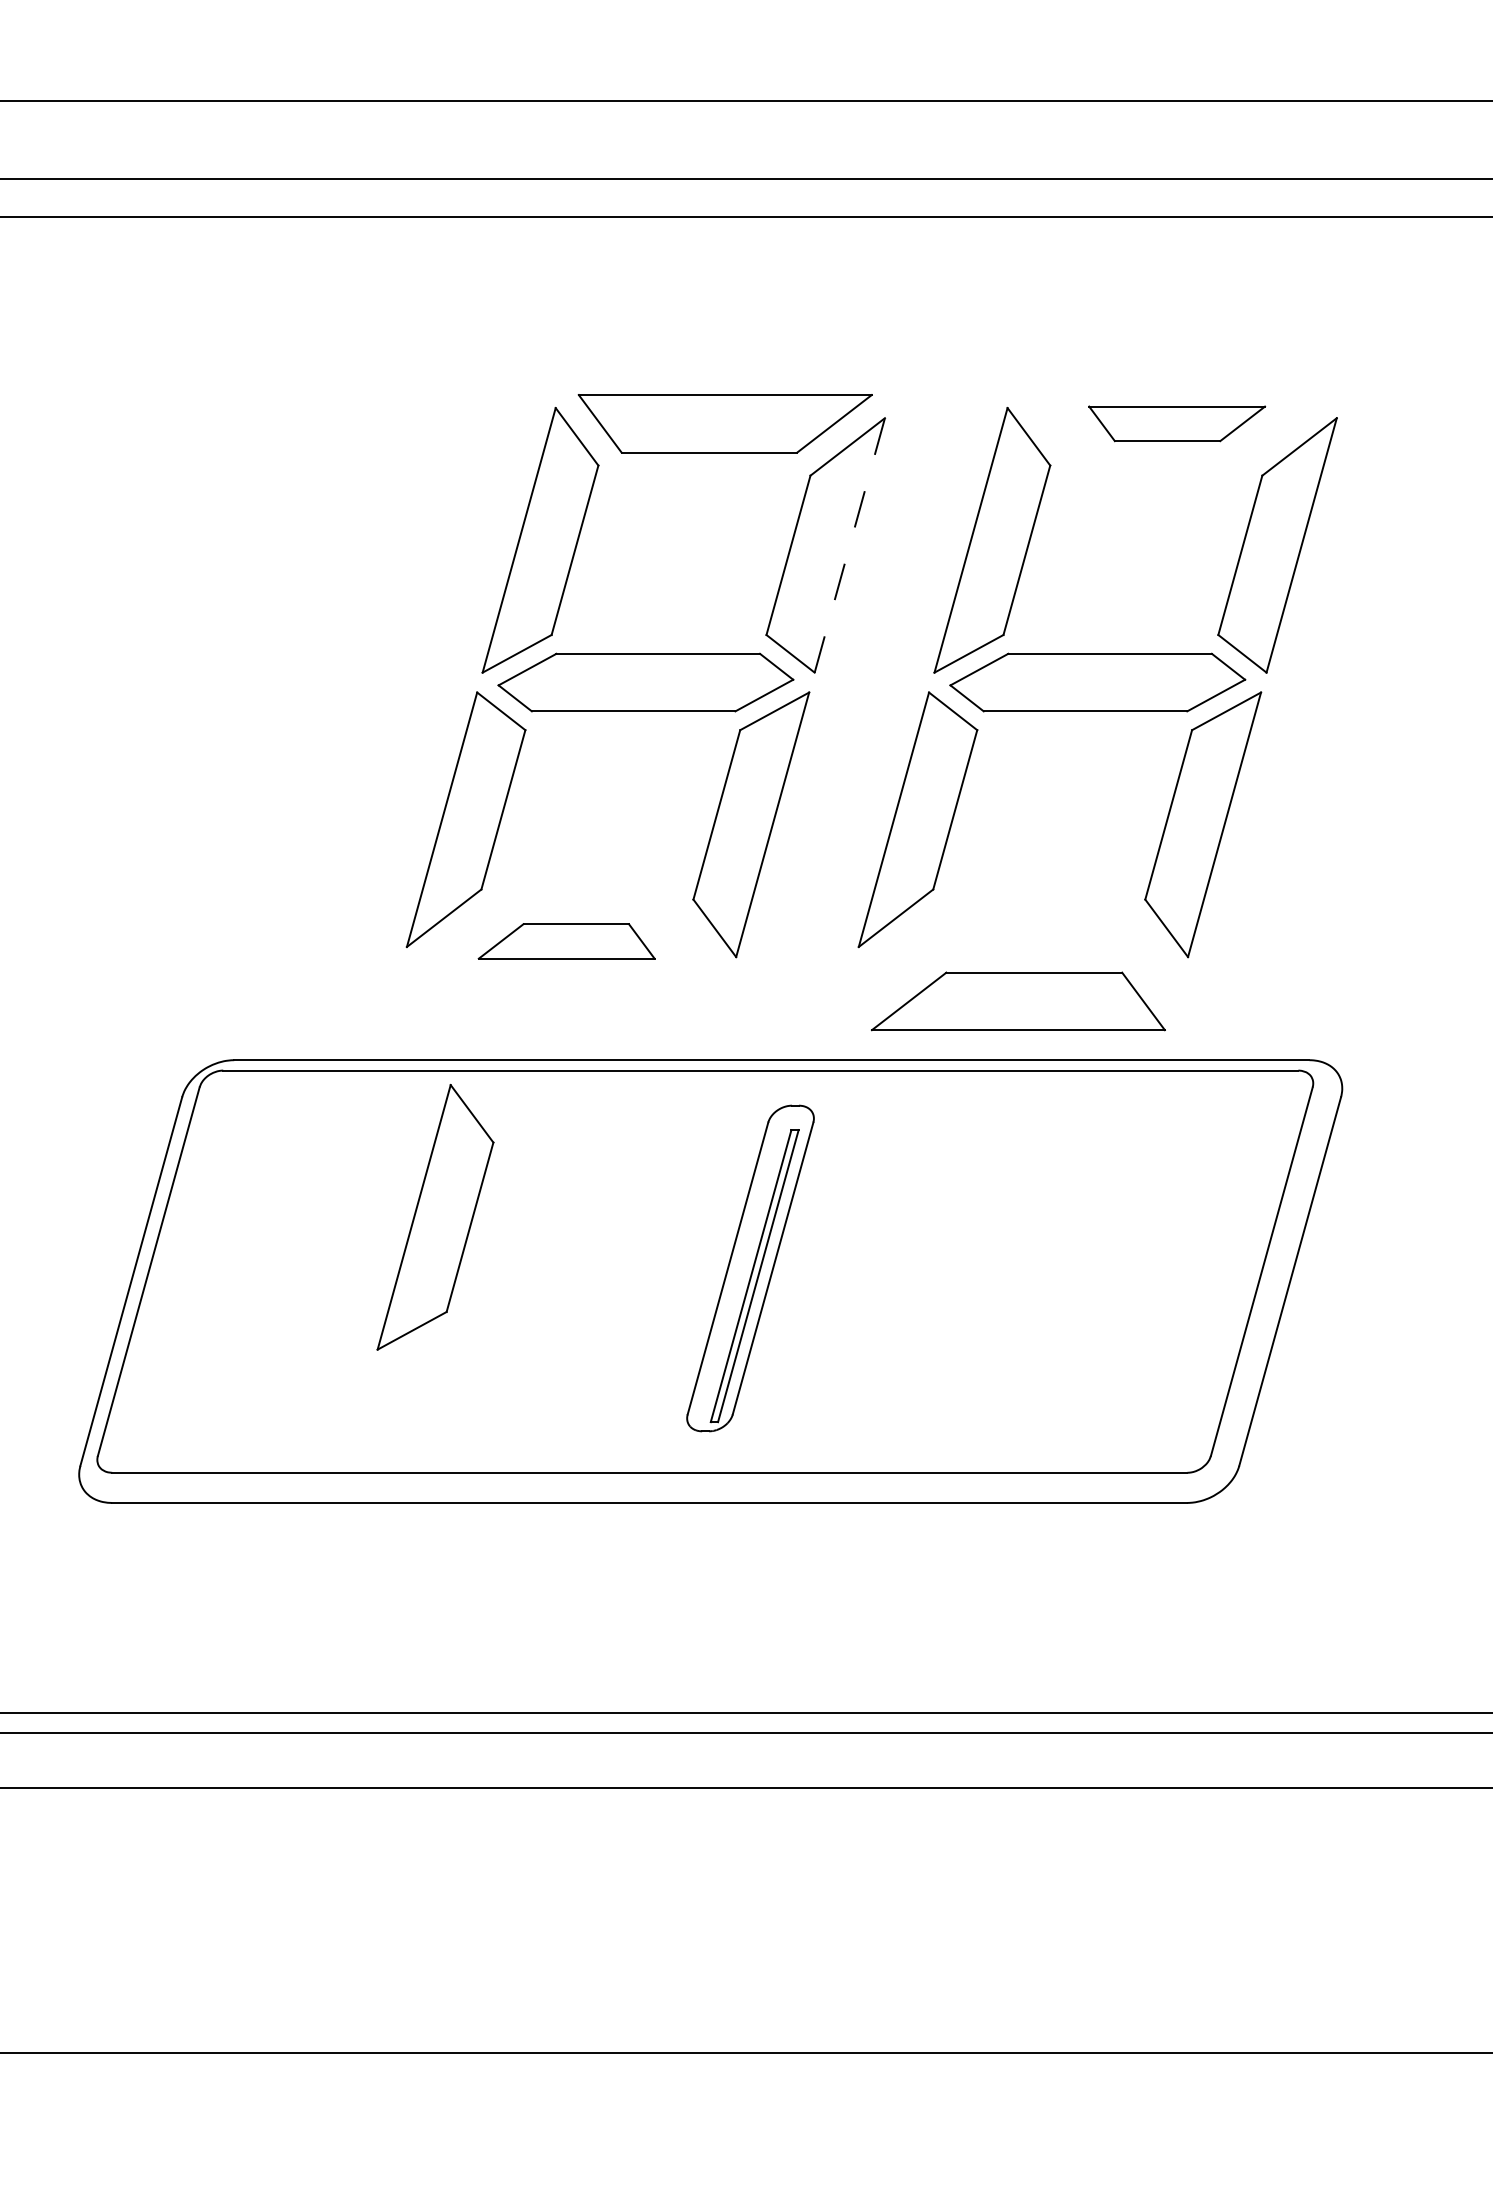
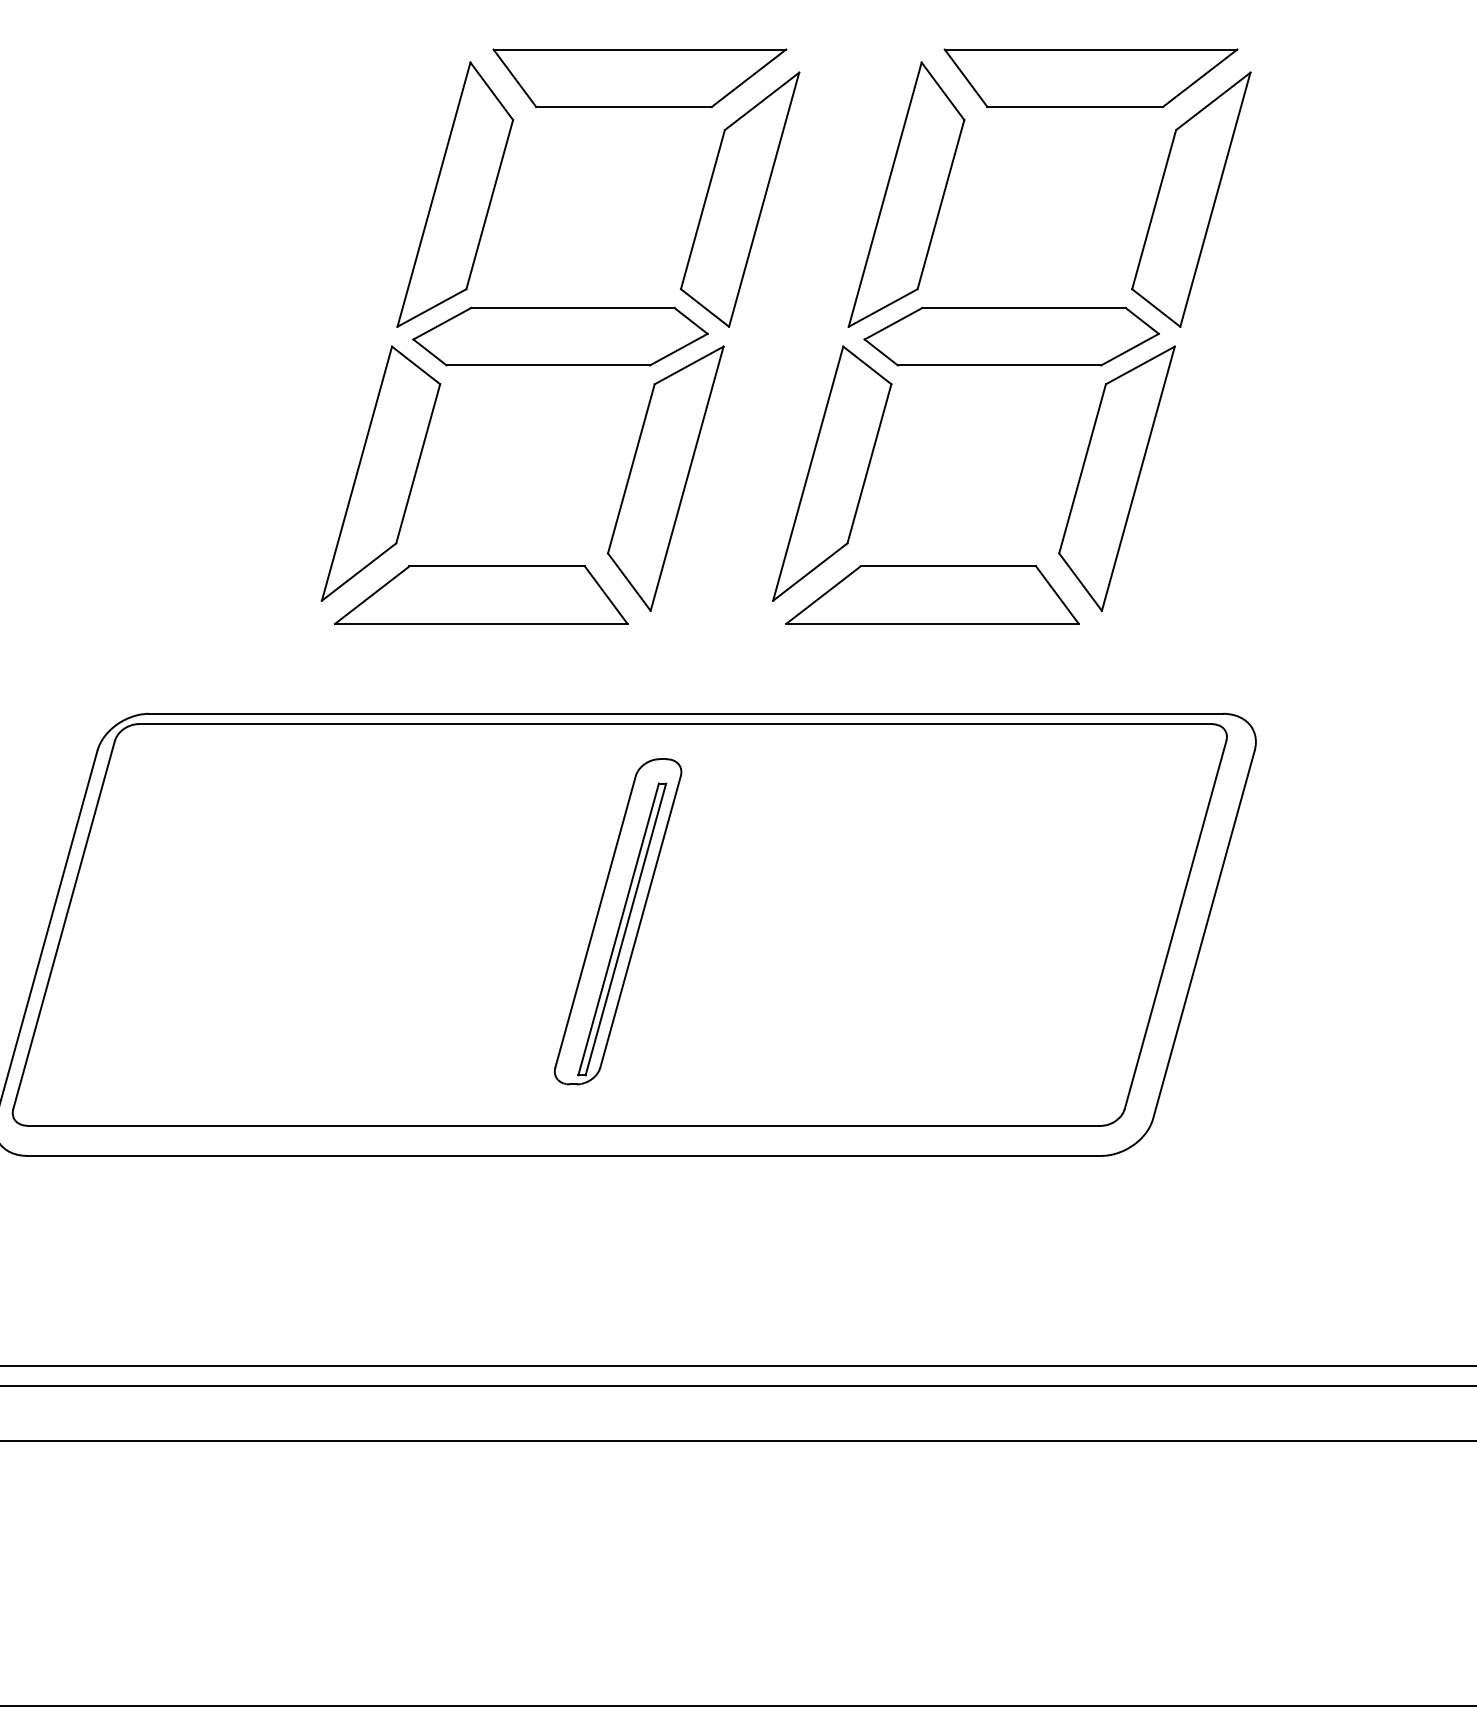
part: (1176, 423) -> (1090, 77), size x1.67
line: (849, 545) -> (763, 199), dashed -> solid
part: (566, 941) -> (481, 595), size x1.67
part: (1018, 1001) -> (932, 595), moved
part: (435, 1217) -> (350, 870), removed
part: (750, 1268) -> (618, 921), moved

